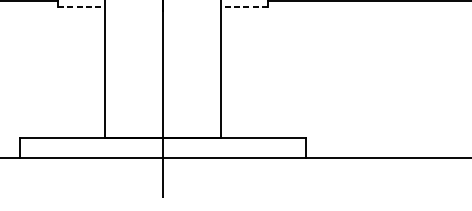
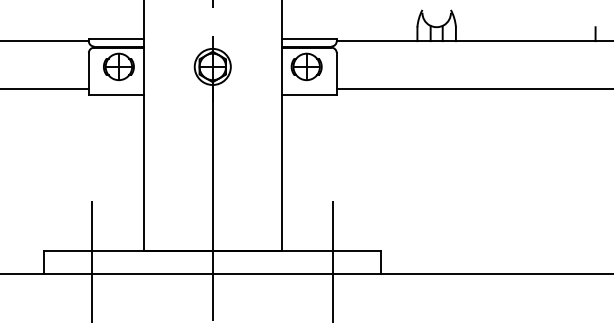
line: (81, 6) -> (116, 95), dashed -> solid
line: (244, 6) -> (309, 95), dashed -> solid
line: (61, 147) -> (92, 262), added
line: (265, 147) -> (333, 262), added

